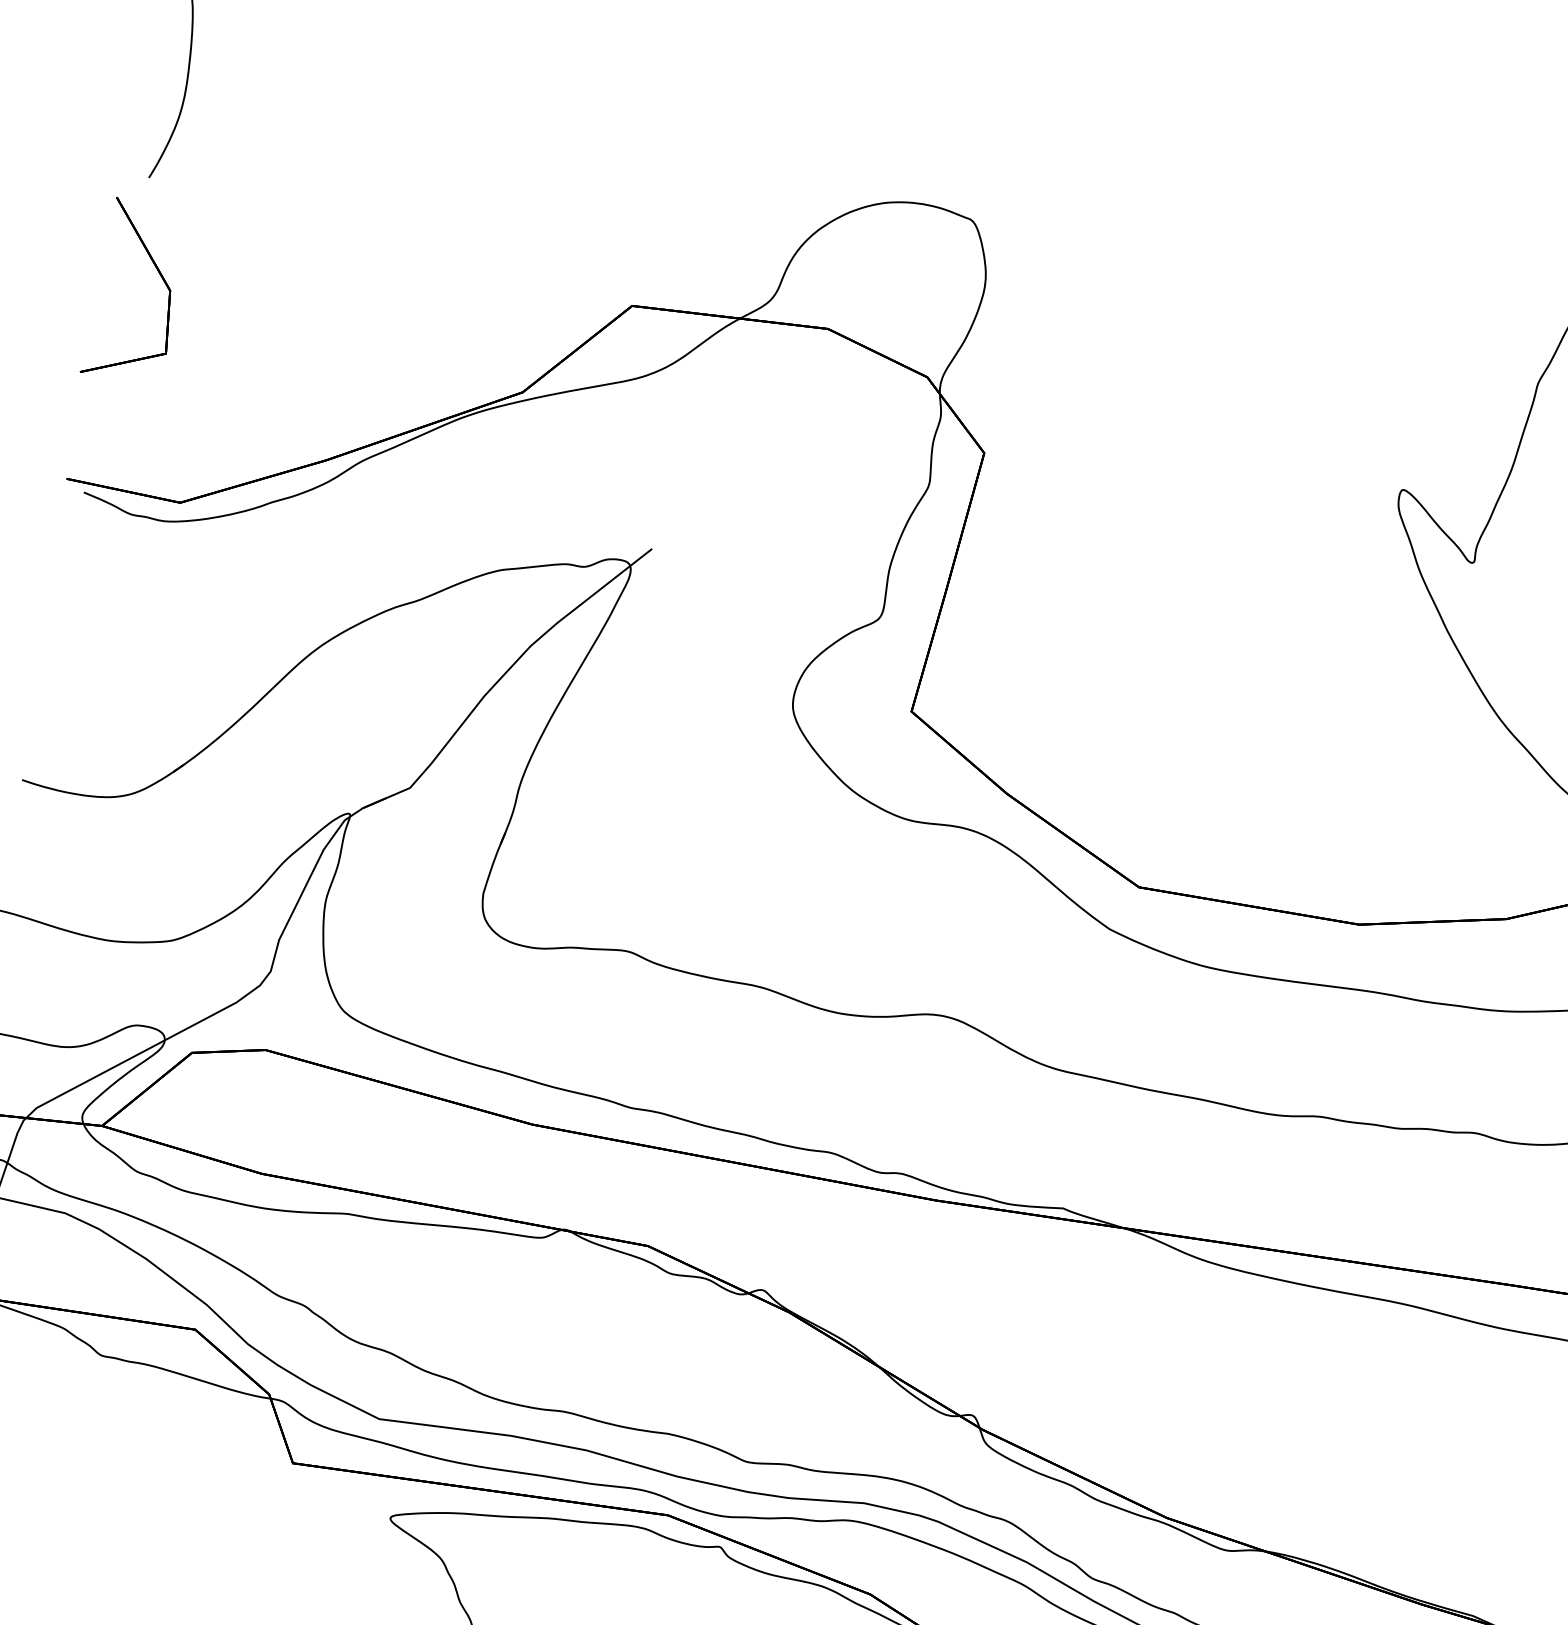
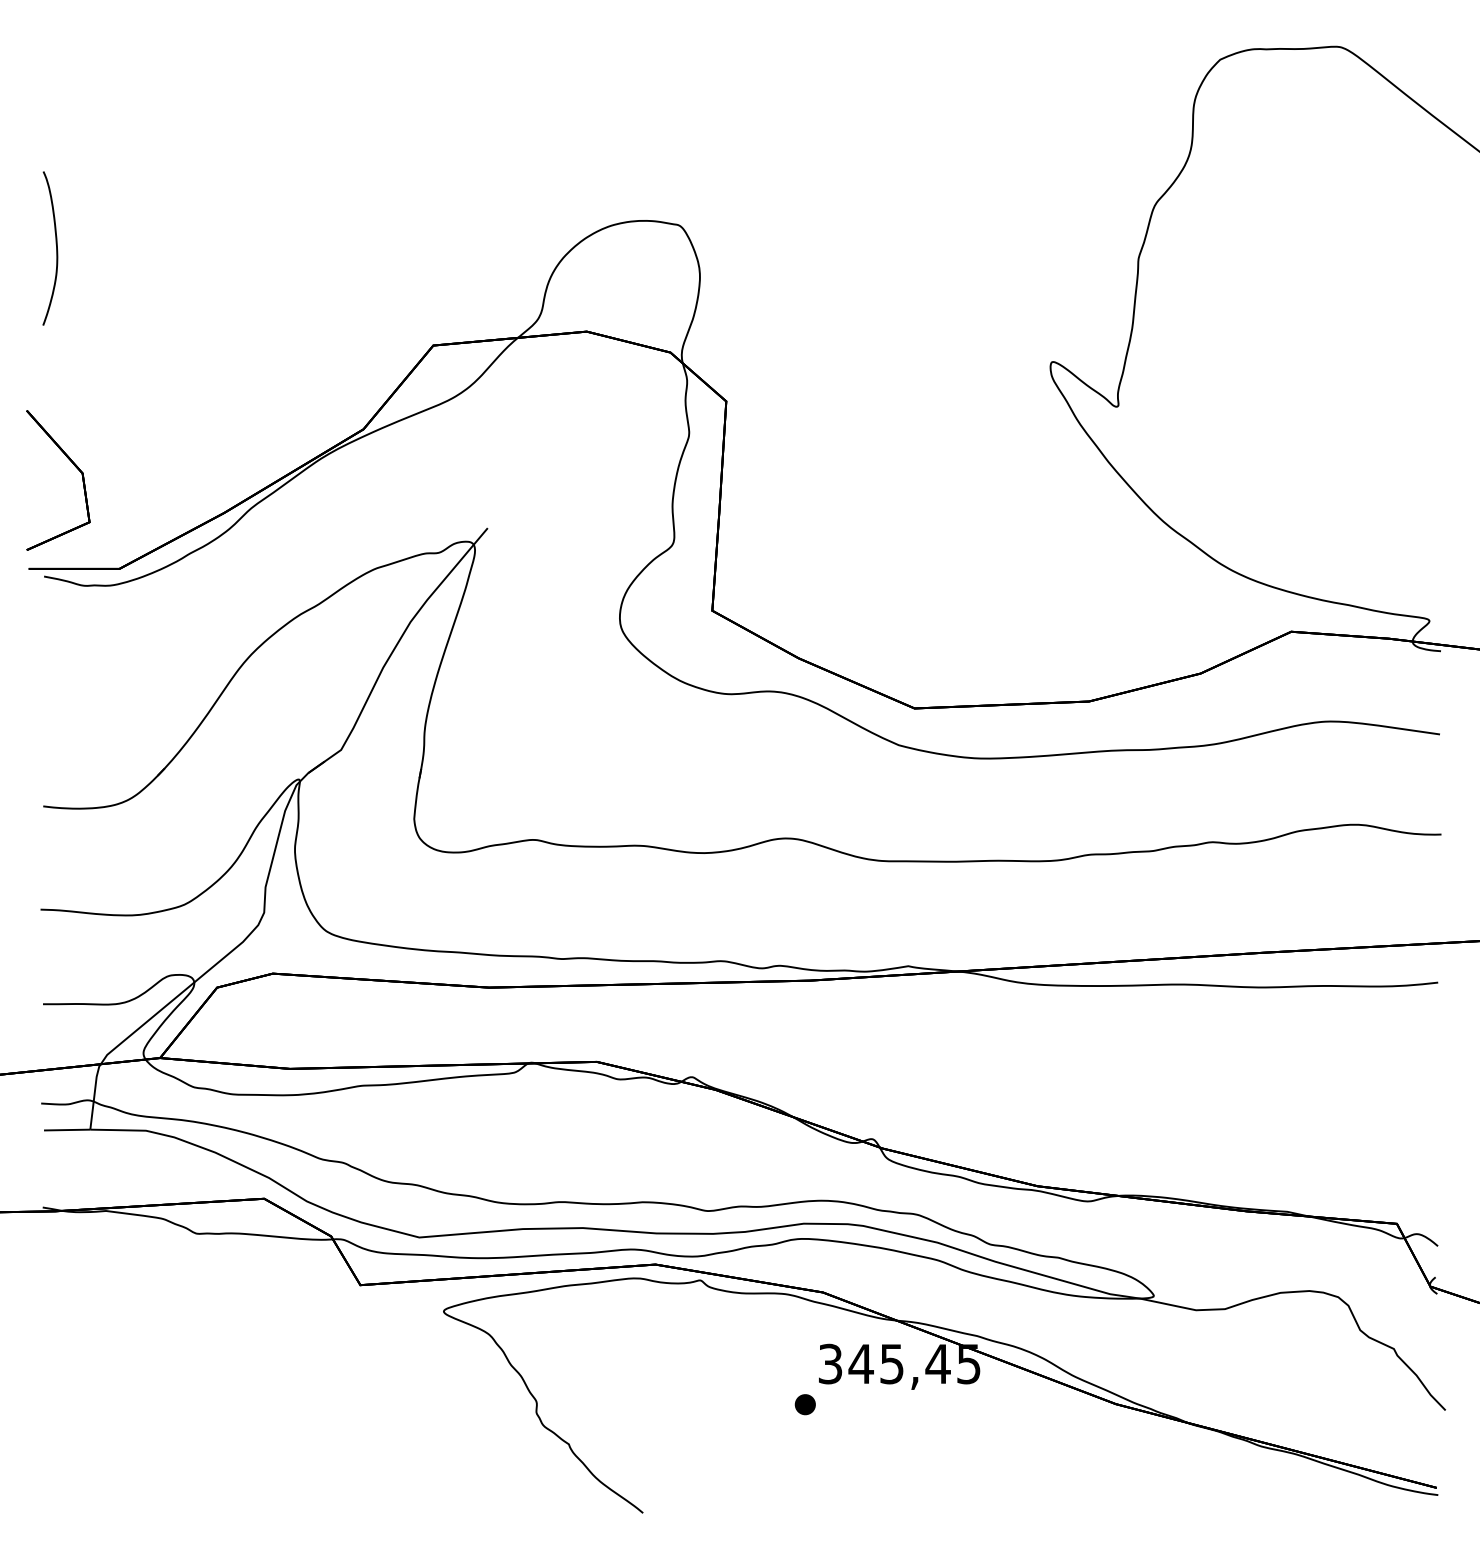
part: (161, 279) -> (74, 466), moved

